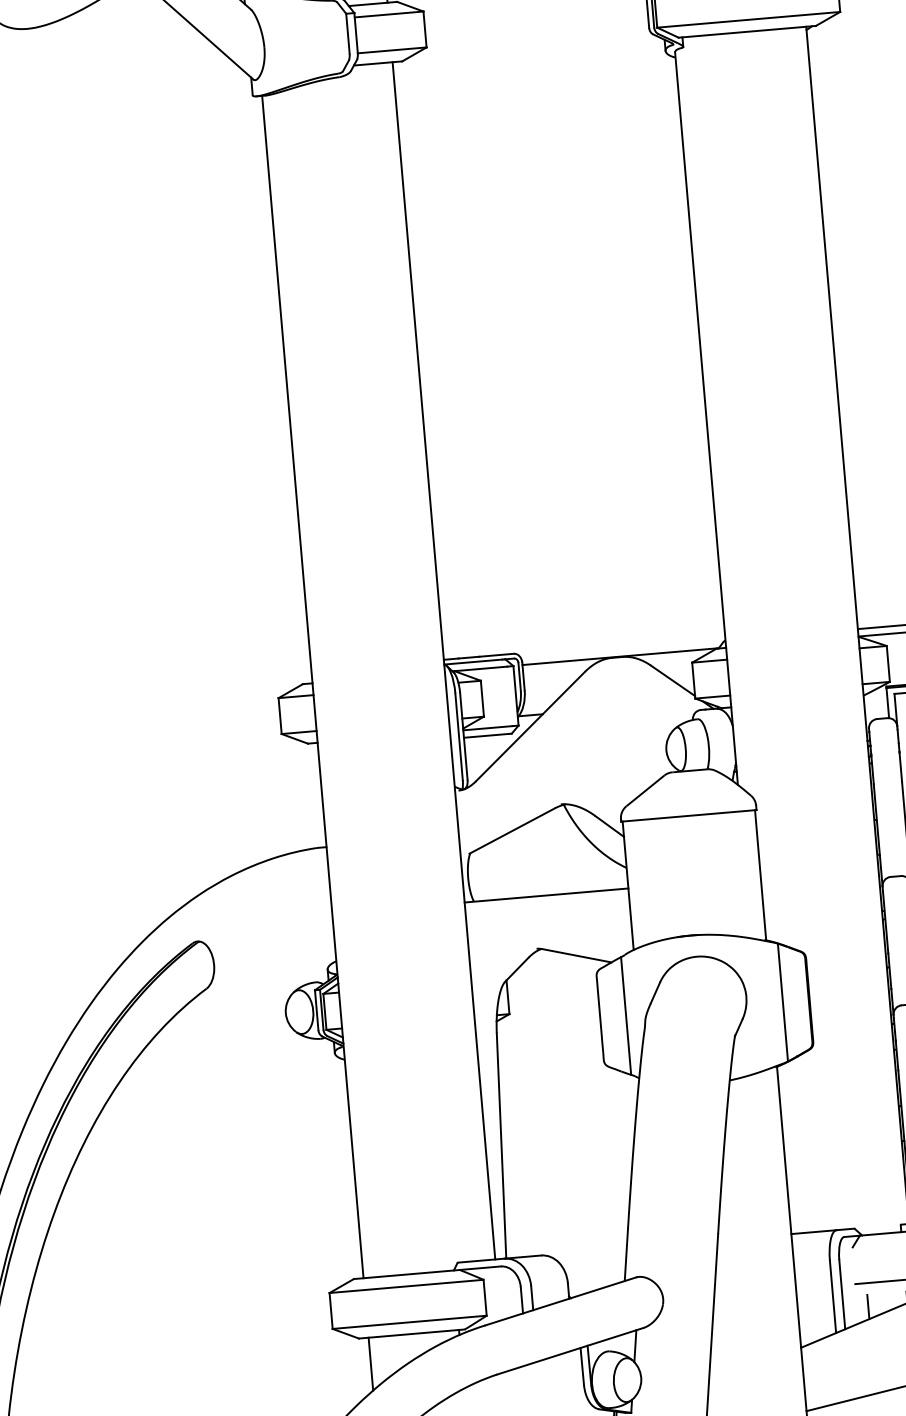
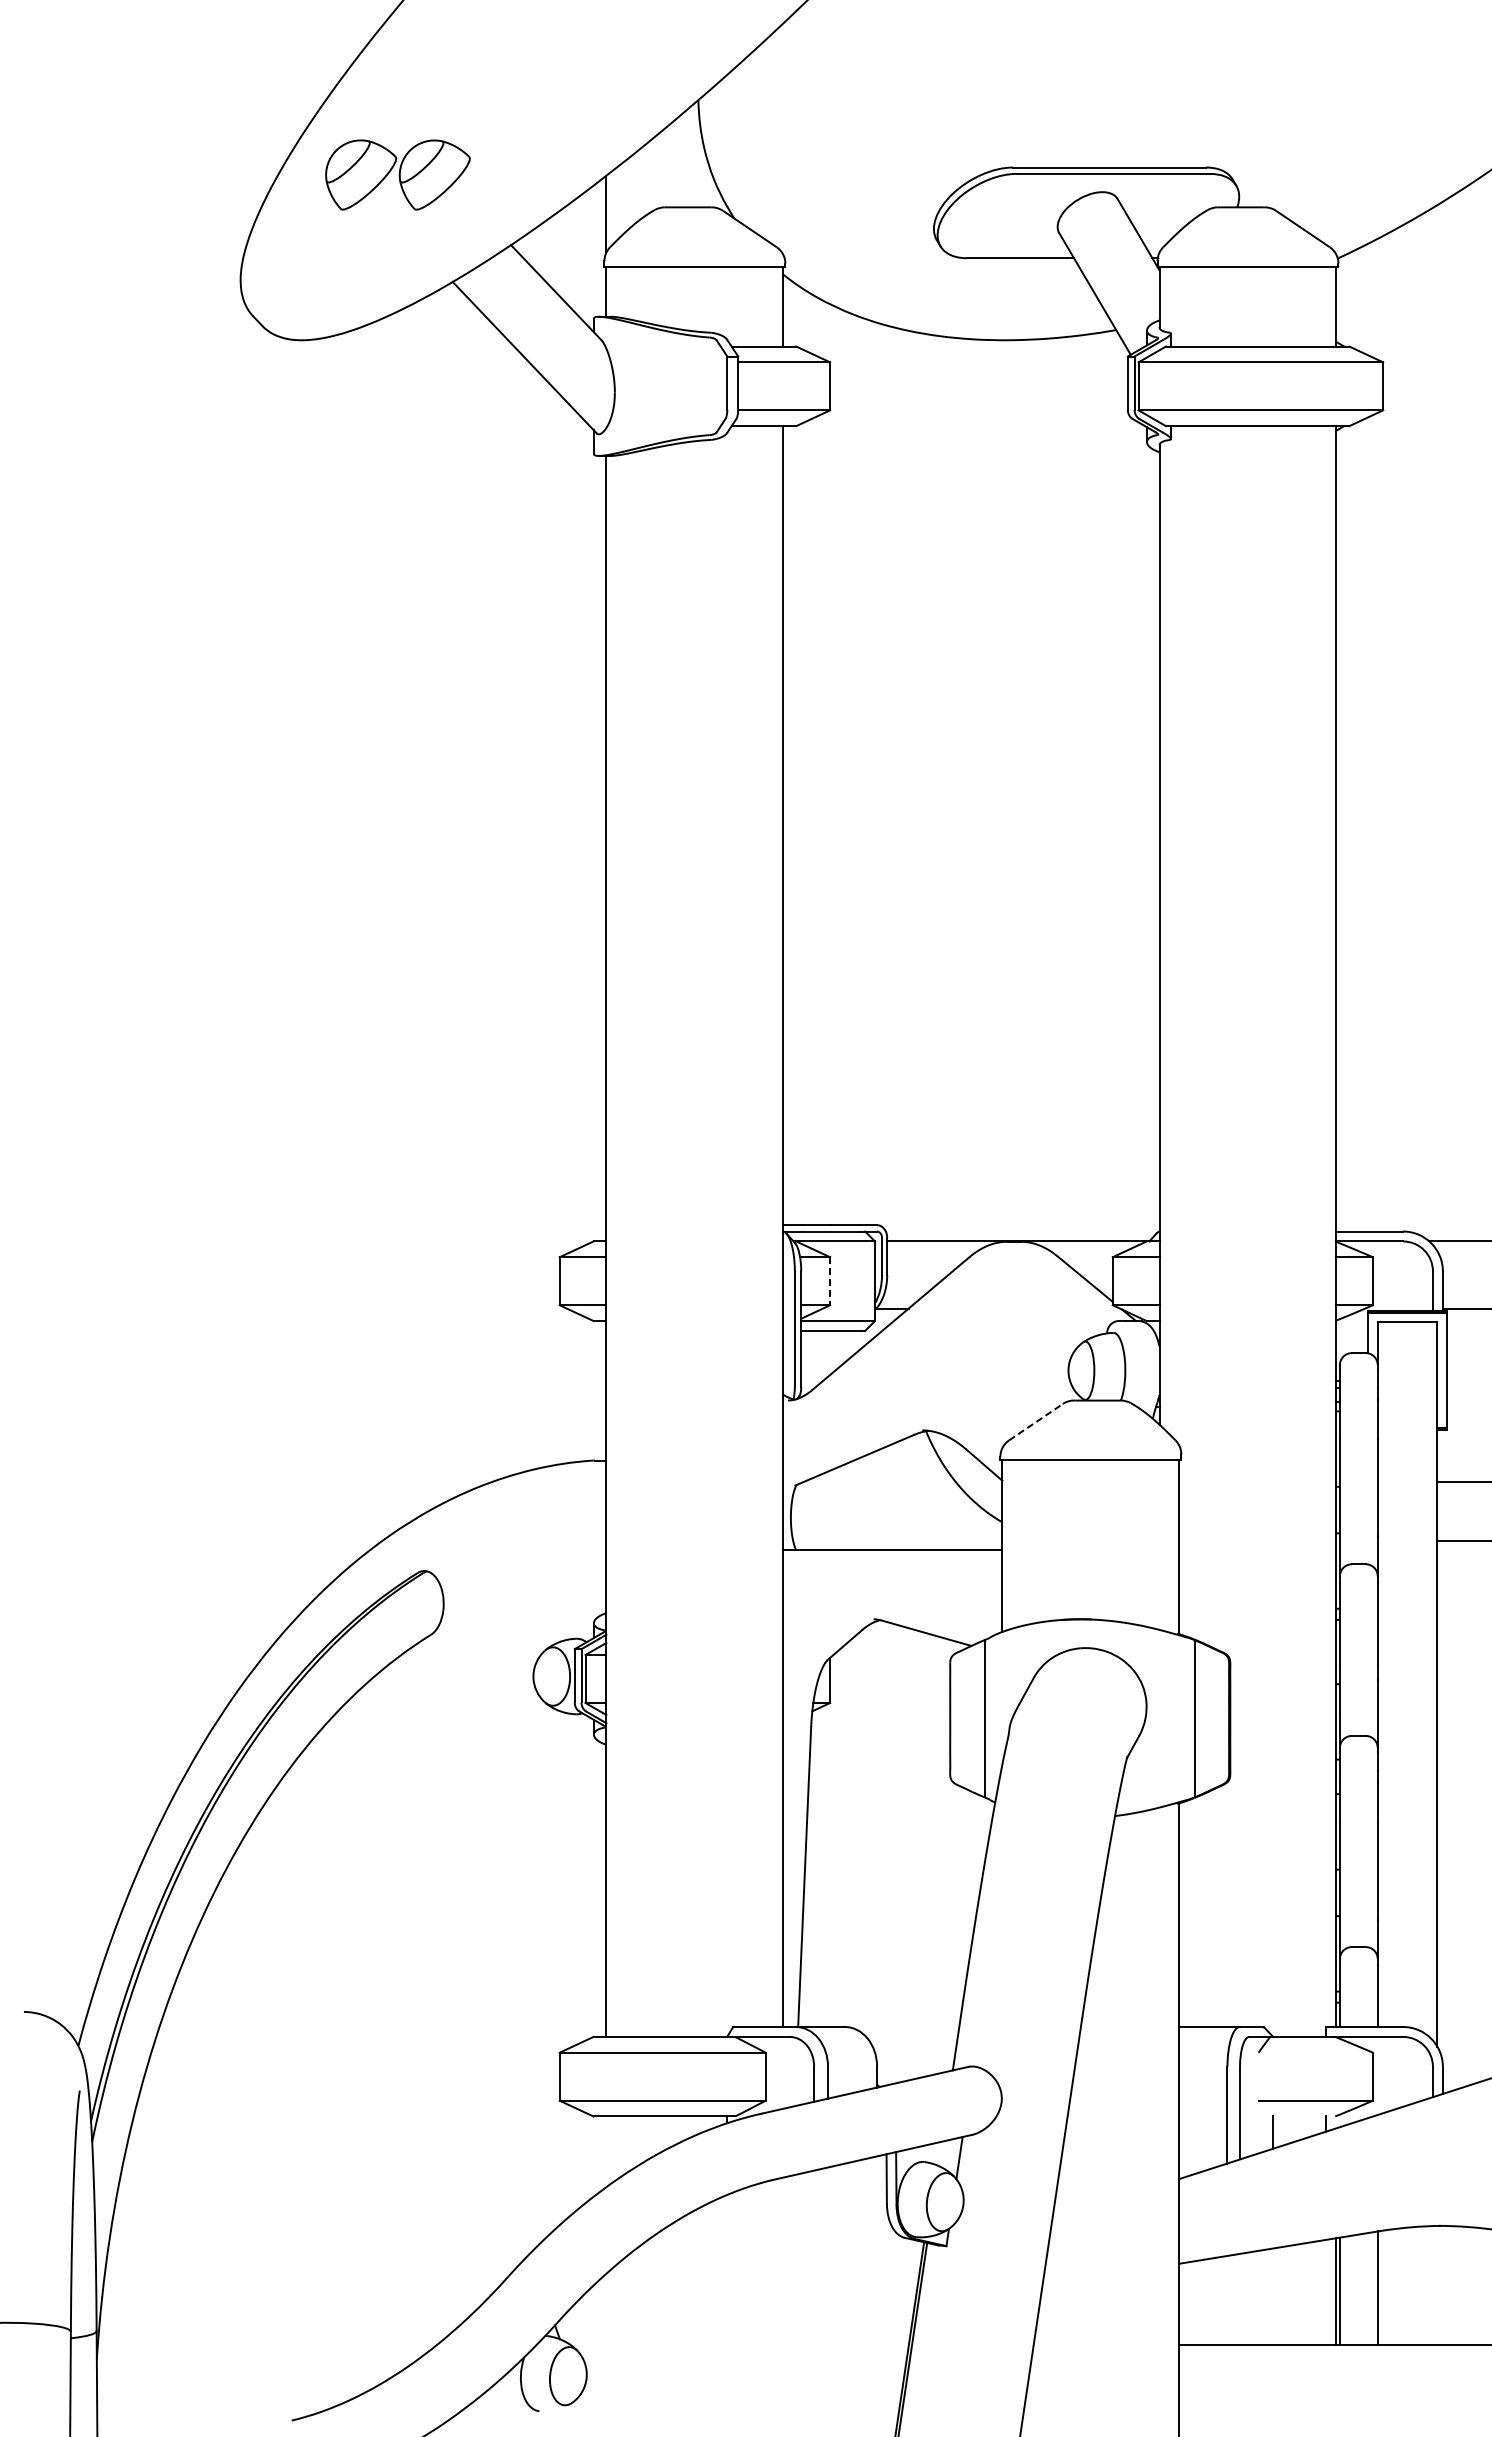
line: (482, 698) -> (830, 1281), solid -> dashed
line: (645, 790) -> (1036, 1421), solid -> dashed
line: (370, 1363) -> (606, 2151), removed

